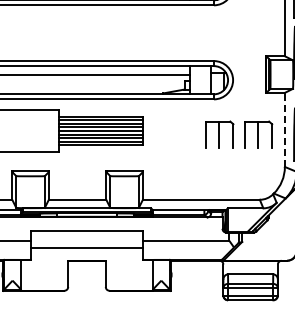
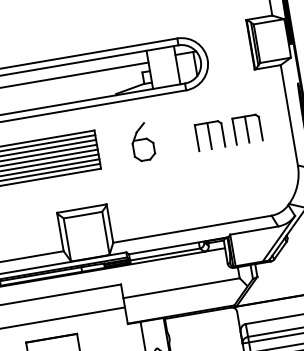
line: (284, 129) -> (288, 114), dashed -> solid
part: (176, 130) -> (142, 141), added
part: (239, 134) -> (228, 131), size x0.71

